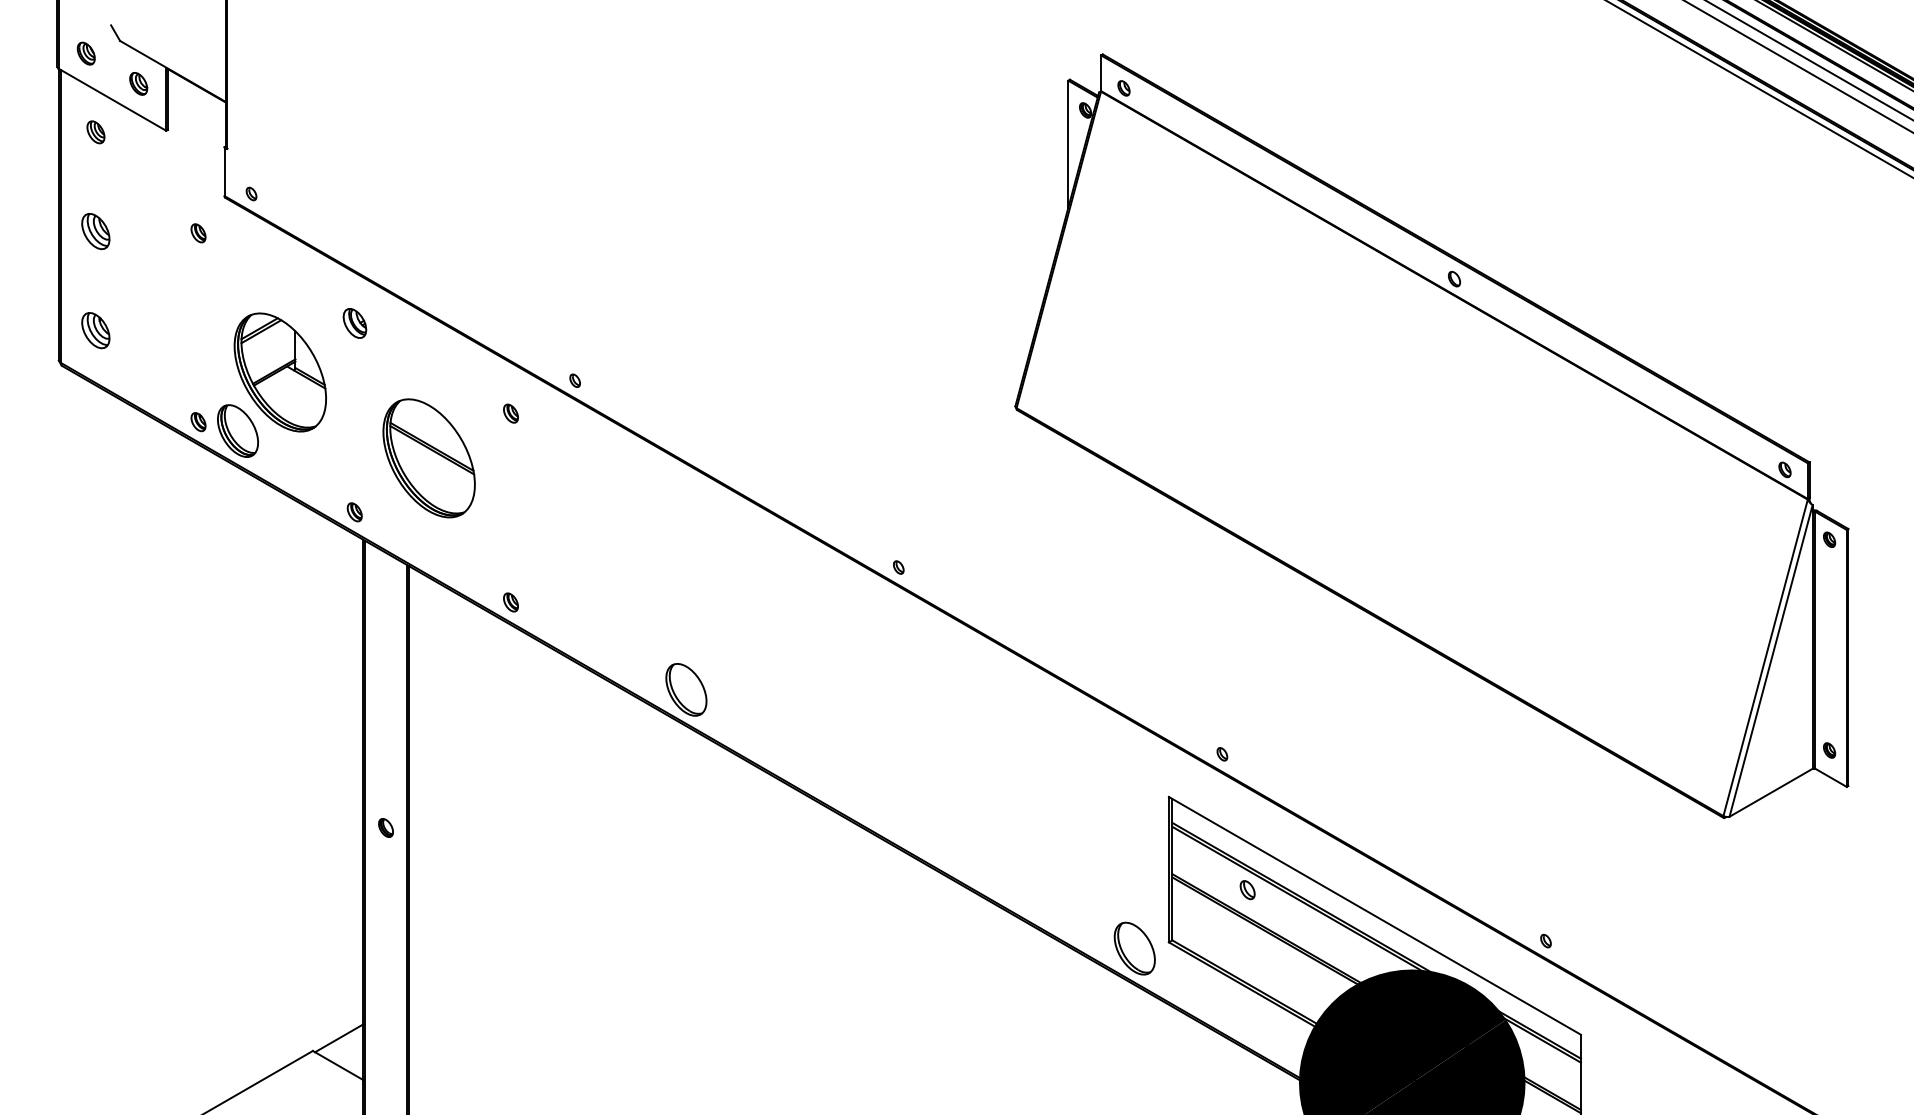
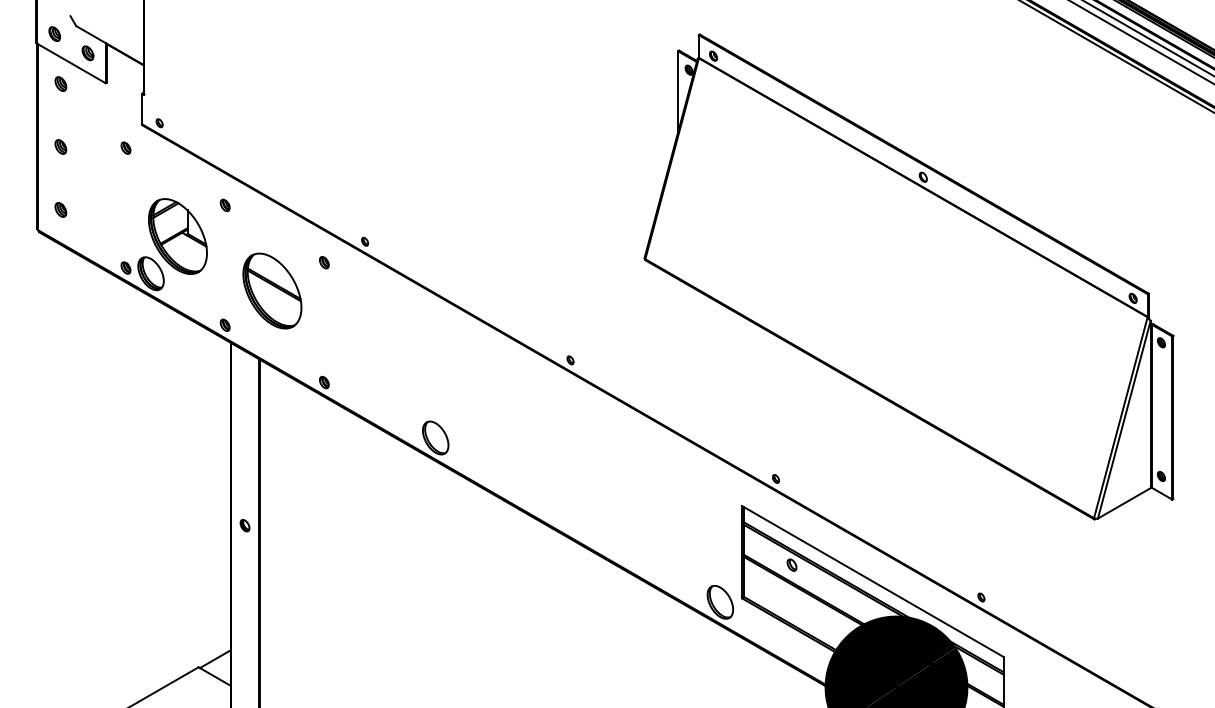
part: (95, 230) -> (60, 146), size x0.62
part: (353, 323) -> (224, 205), size x0.62
part: (95, 329) -> (60, 209), size x0.62

